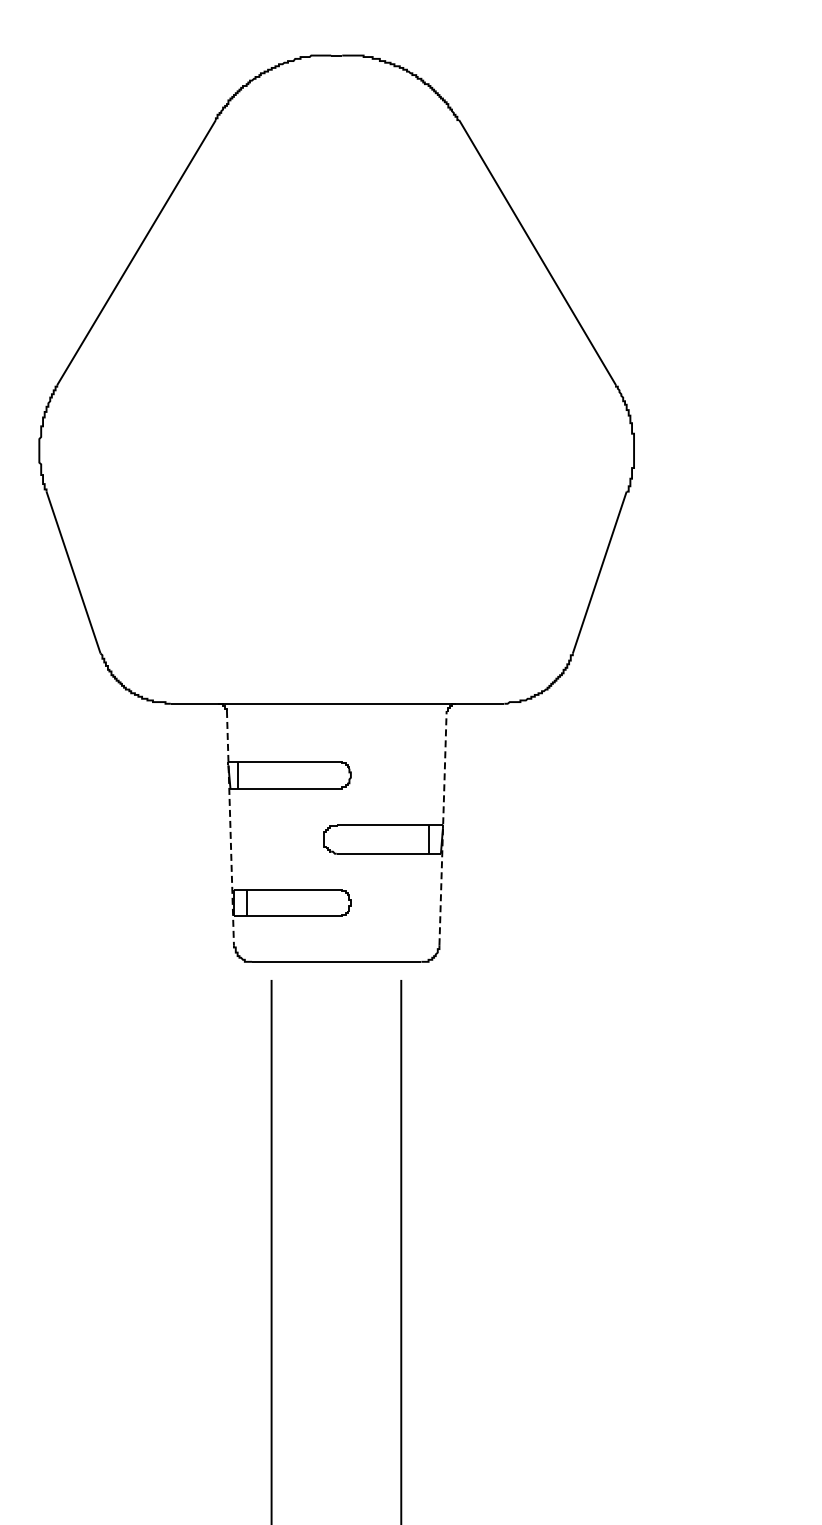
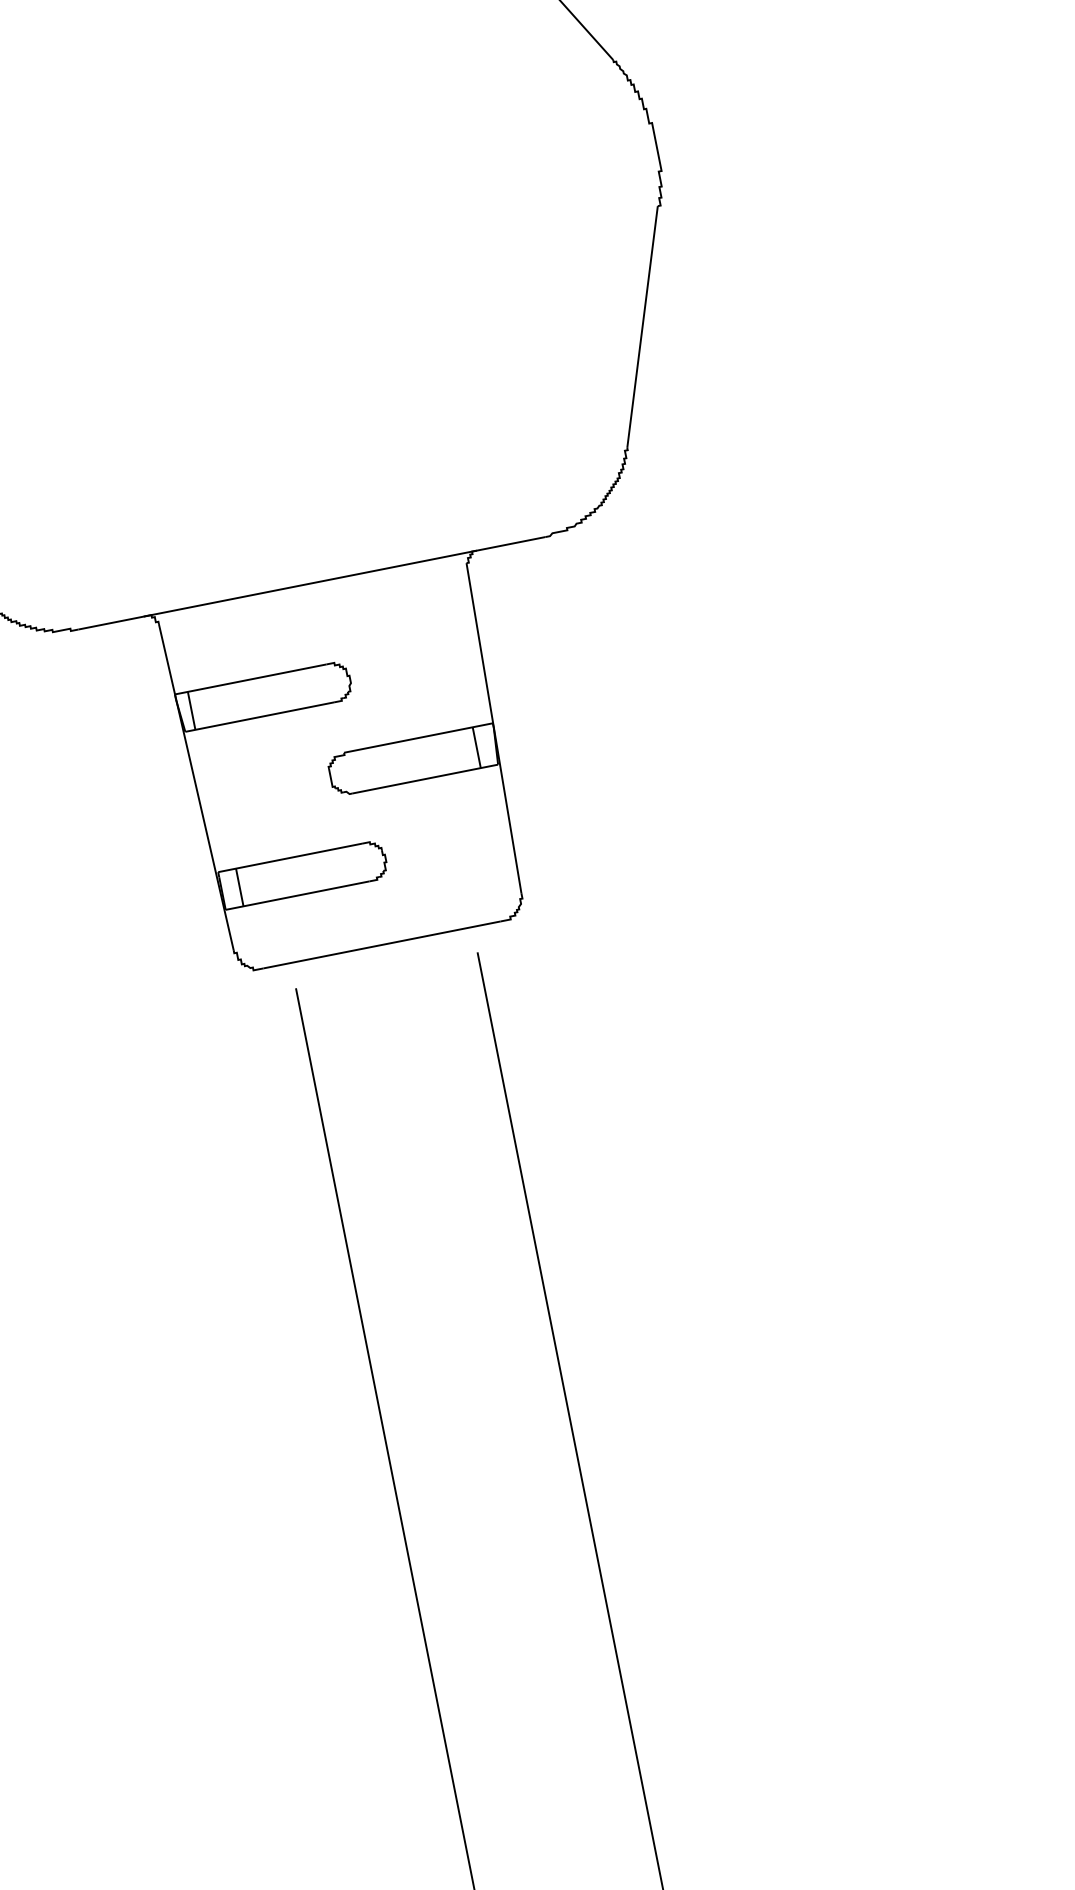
line: (443, 827) -> (494, 727), dashed -> solid
line: (230, 828) -> (196, 787), dashed -> solid

